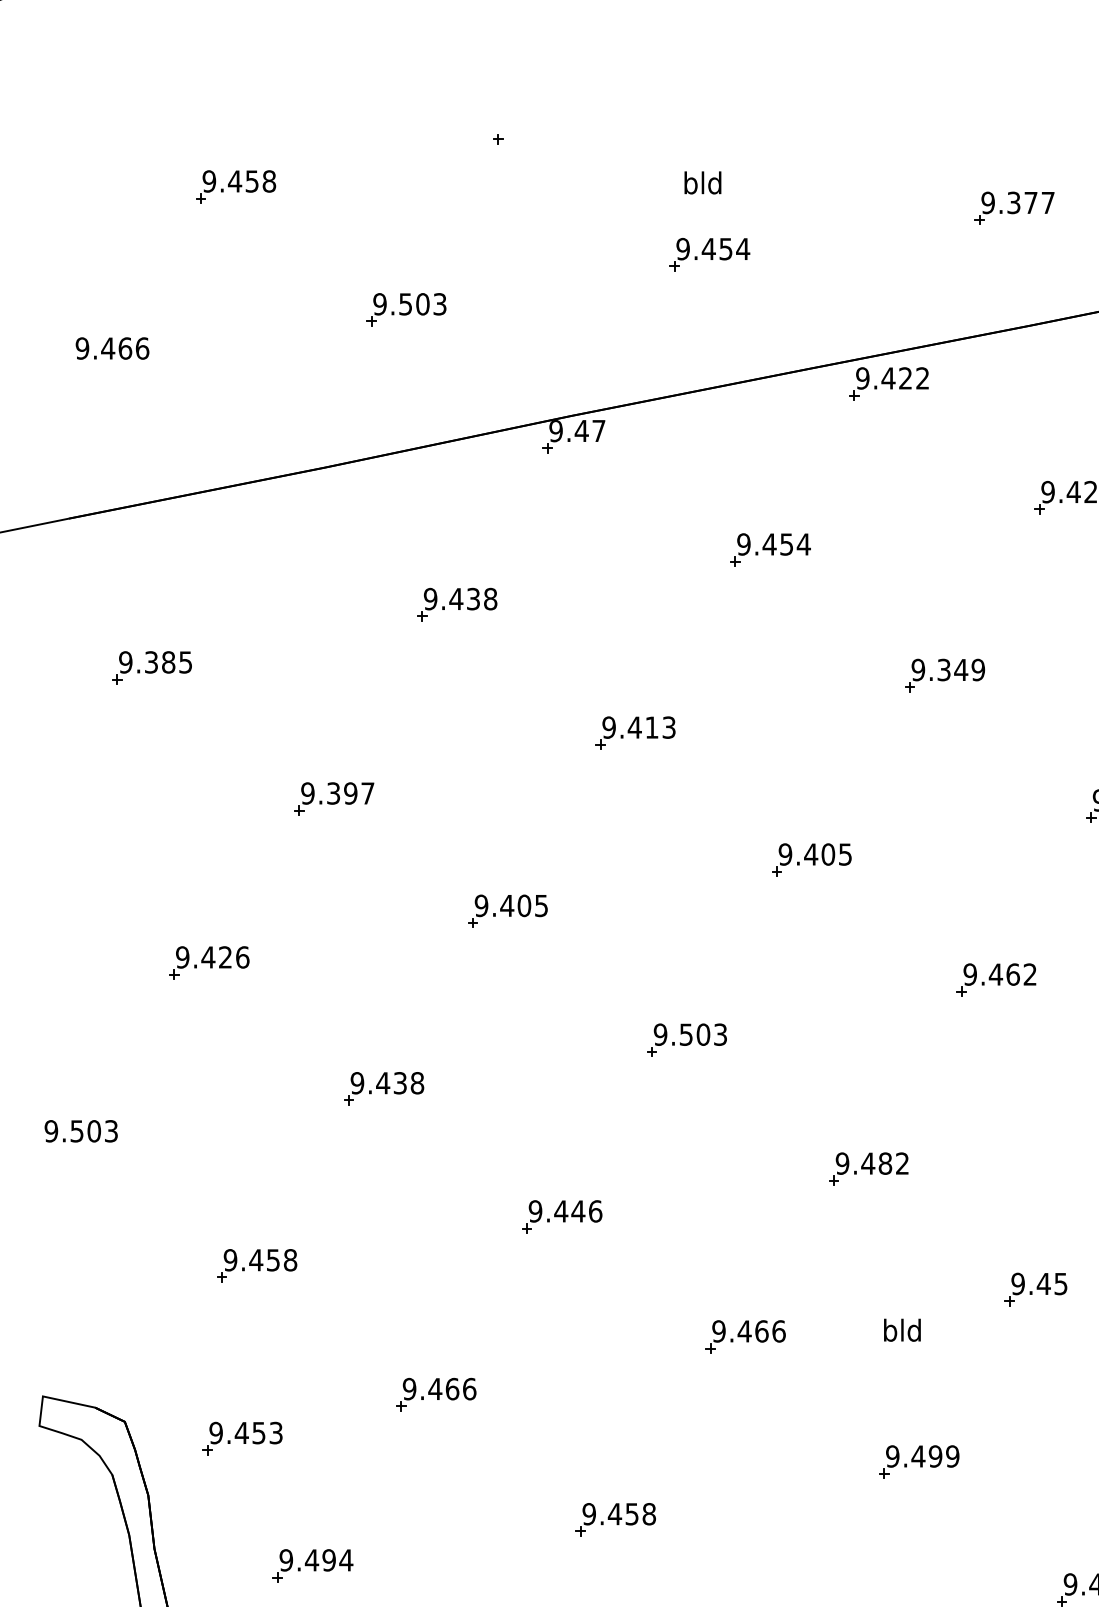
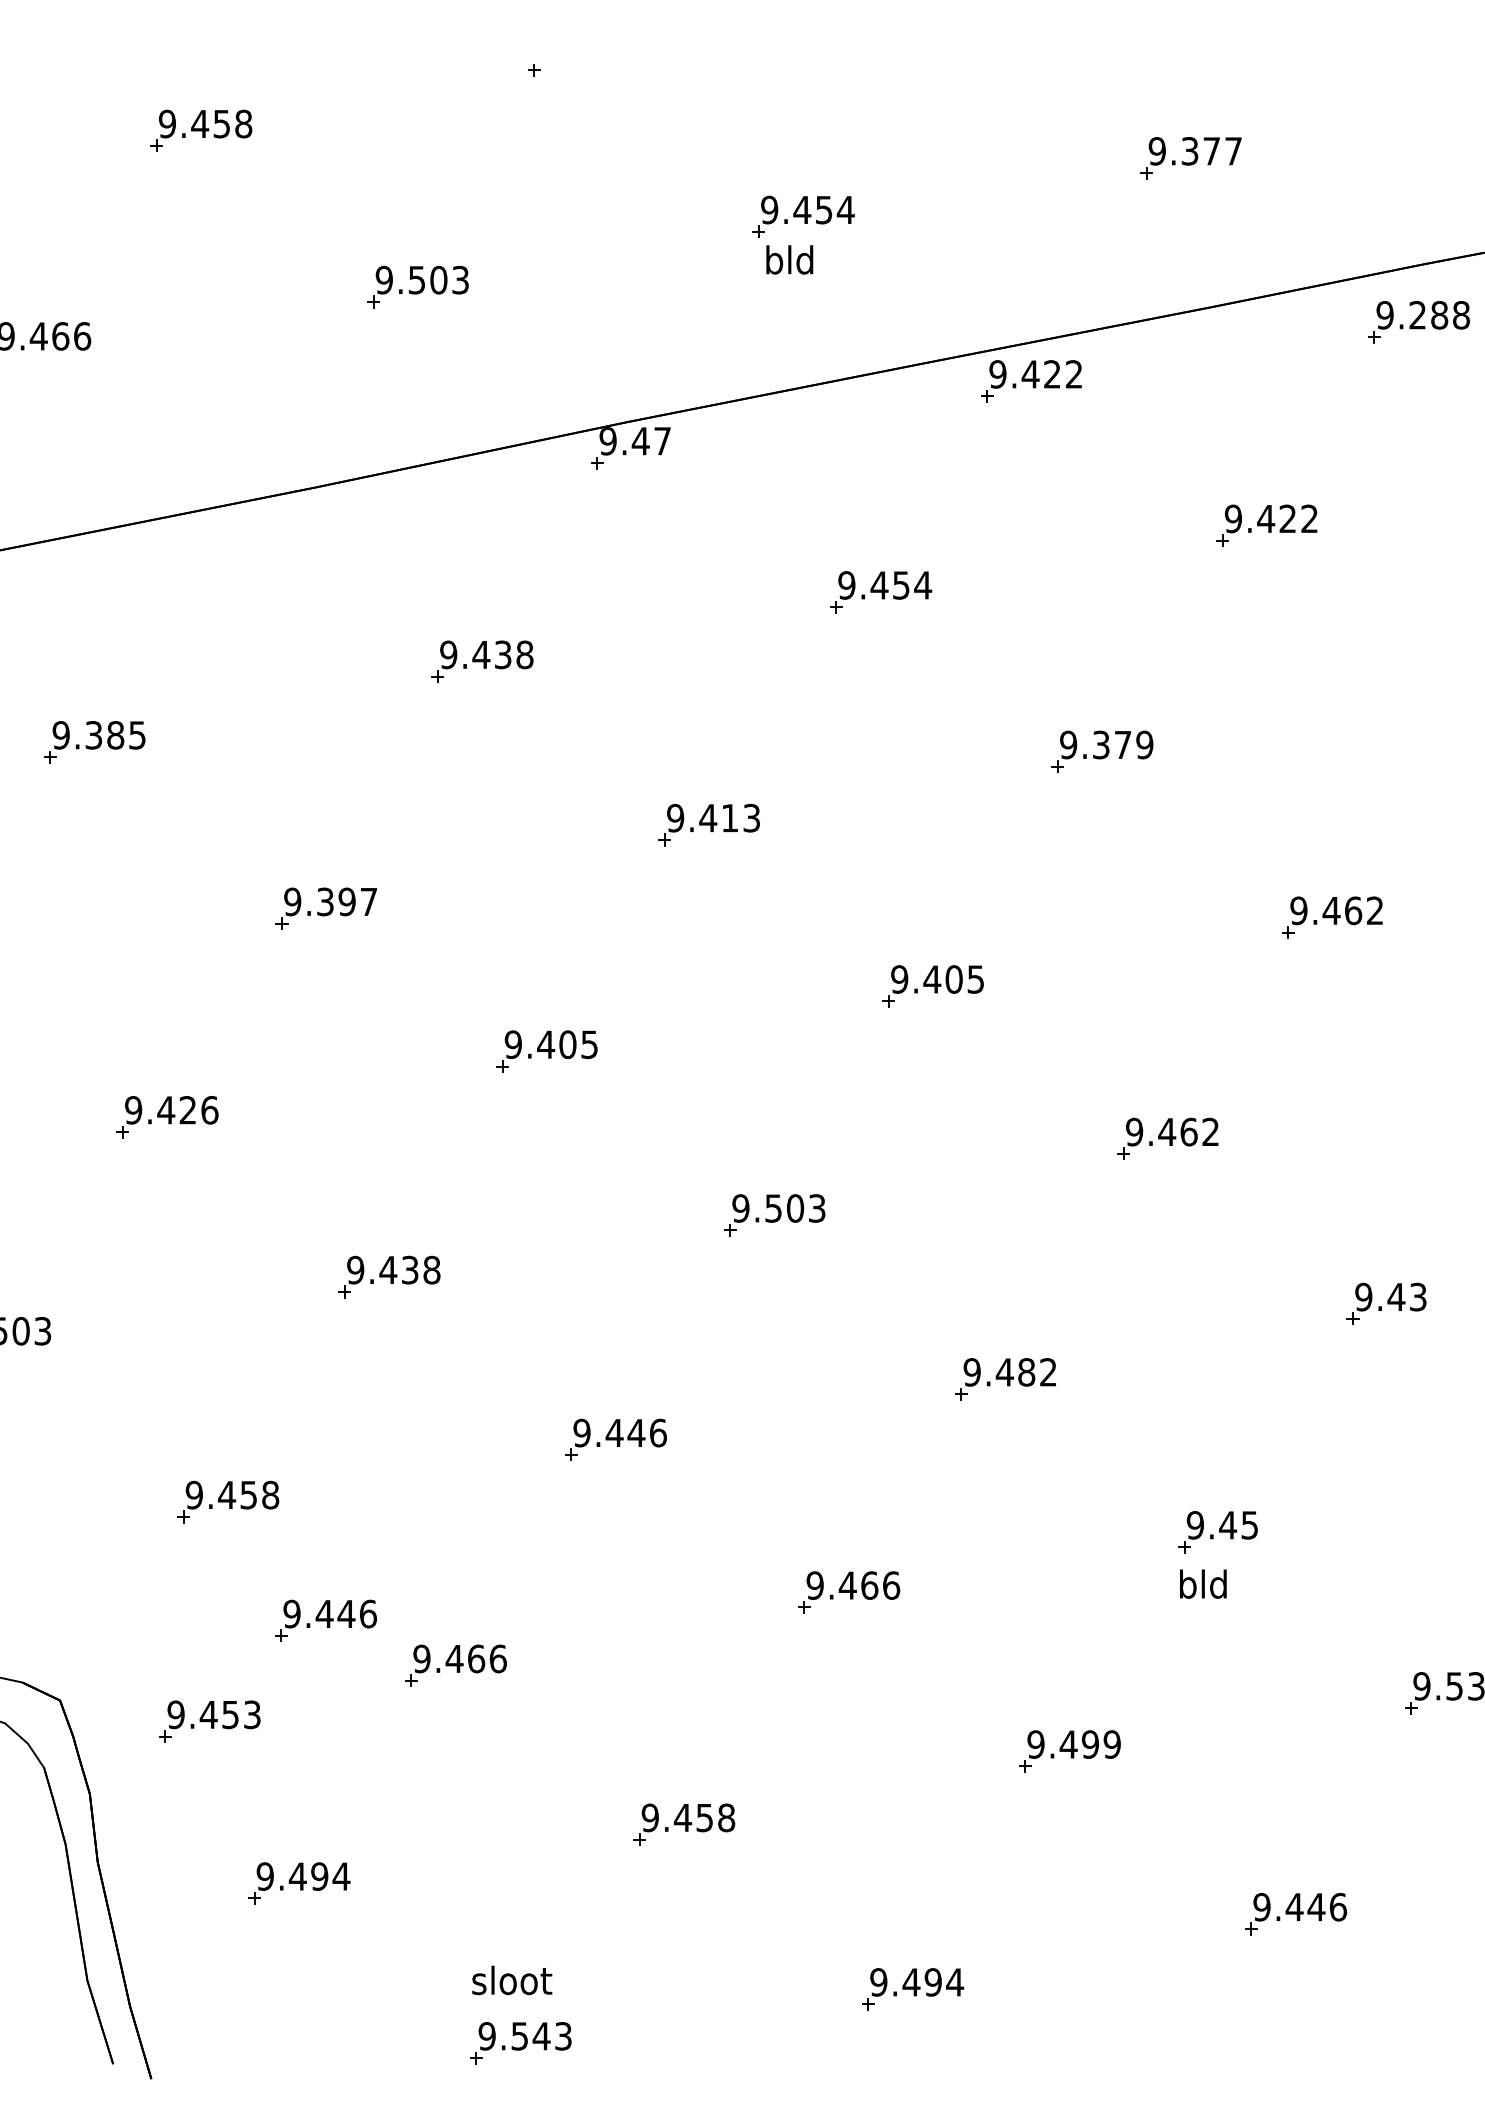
text: (702, 182) -> (789, 259), moved
text: (961, 669) -> (1123, 744), 9.349 -> 9.379
text: (902, 1329) -> (1203, 1583), moved
part: (334, 1358) -> (326, 1620), added

